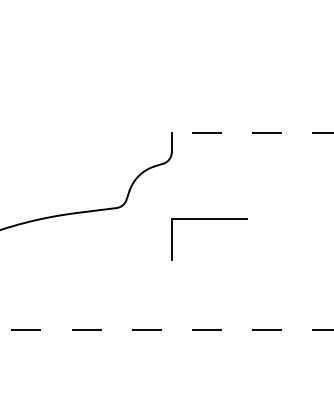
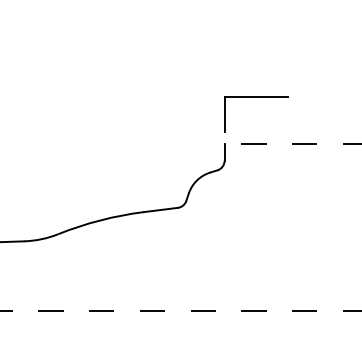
part: (209, 219) -> (256, 97), moved

